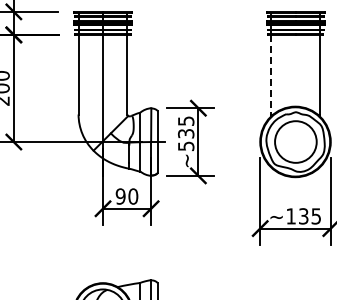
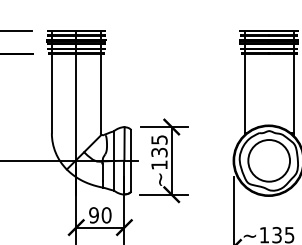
line: (271, 74) -> (244, 93), dashed -> solid
text: (186, 146) -> (159, 165), ~535 -> ~135

